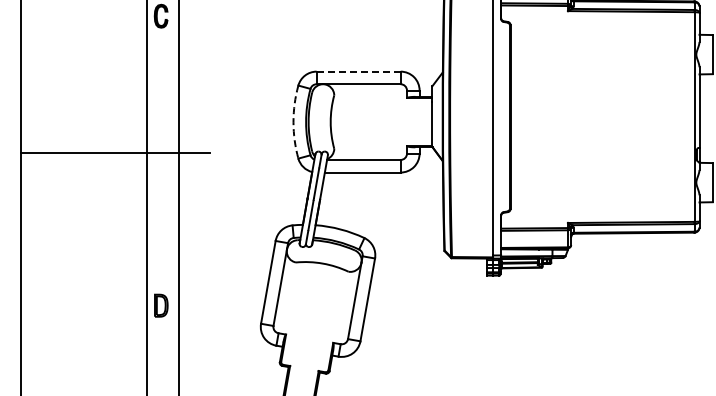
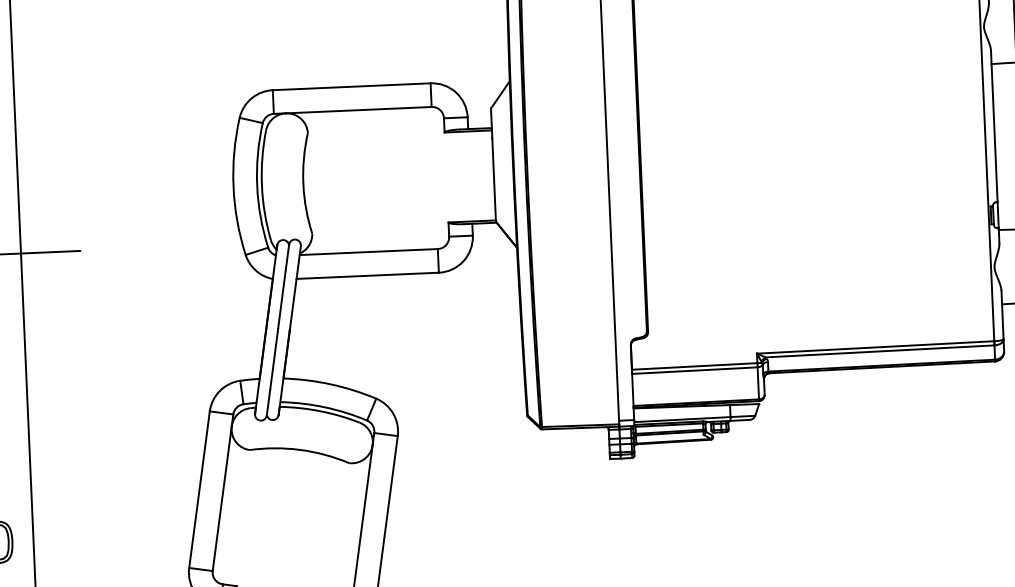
line: (358, 71) -> (351, 86), dashed -> solid
arc: (293, 122) -> (233, 187), dashed -> solid

